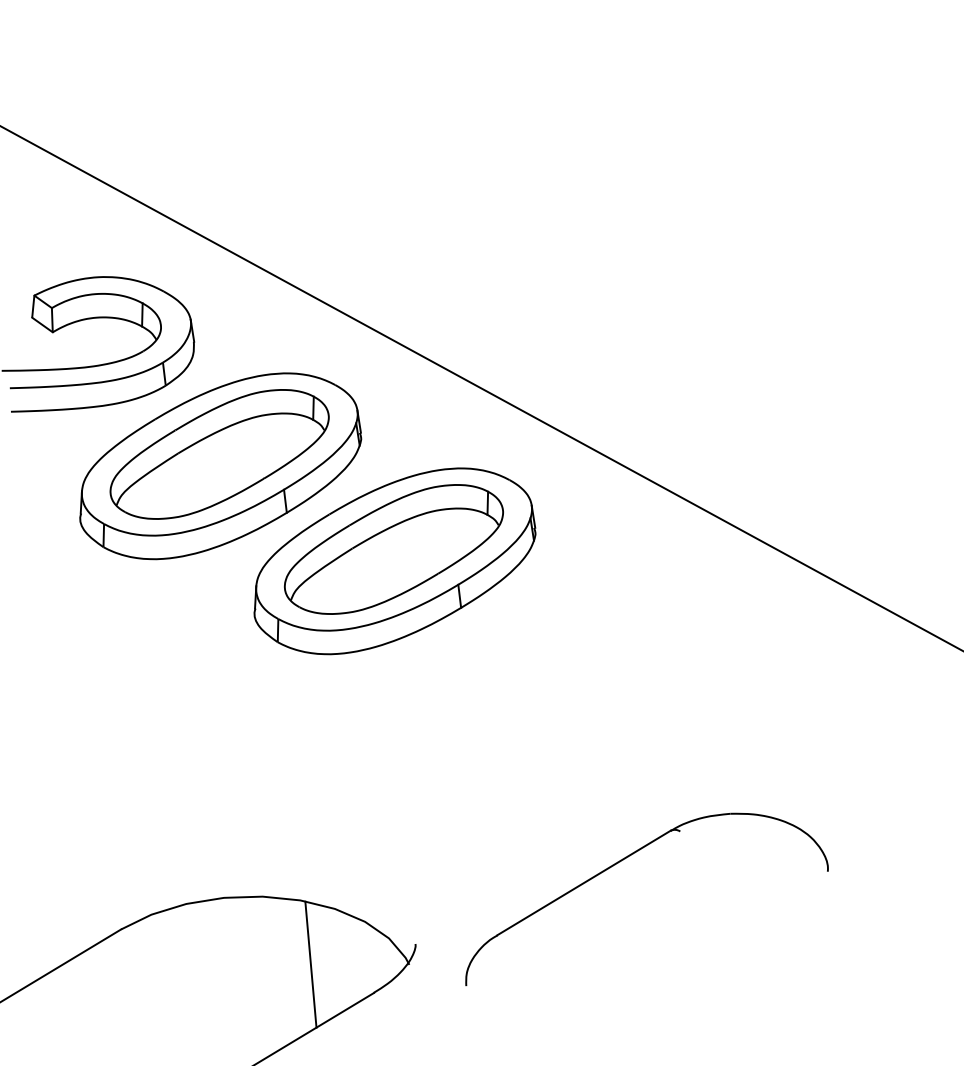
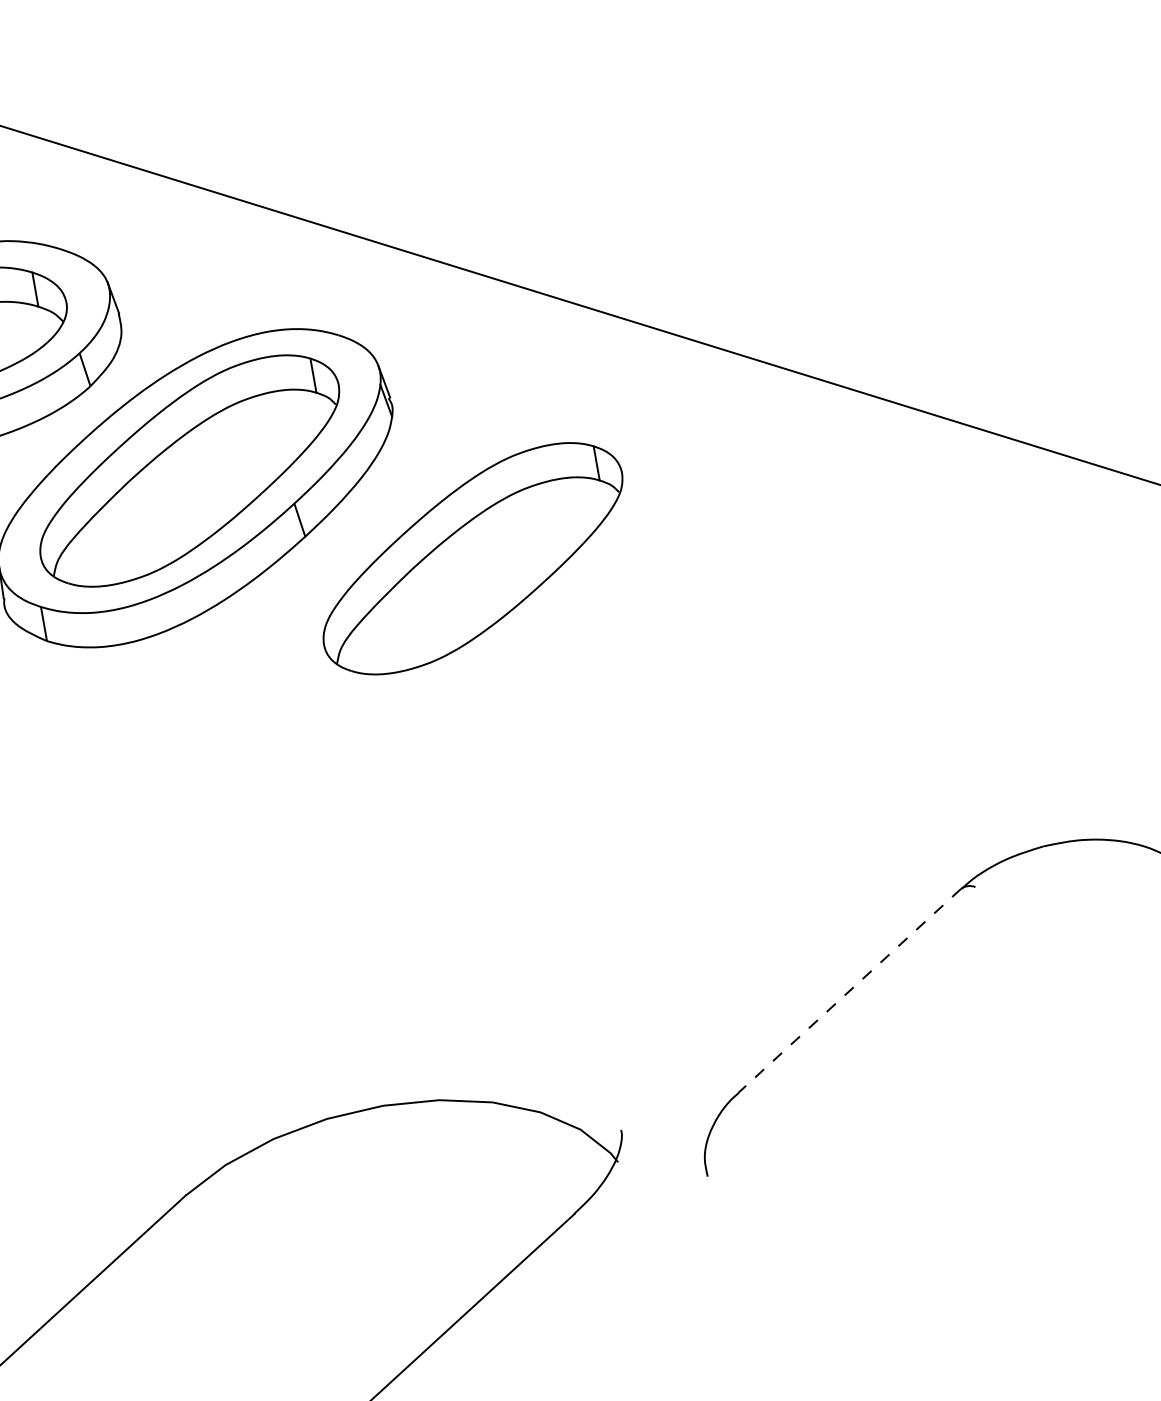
part: (394, 561) -> (477, 576), removed
line: (583, 883) -> (849, 991), solid -> dashed
line: (310, 964) -> (473, 1190), removed

